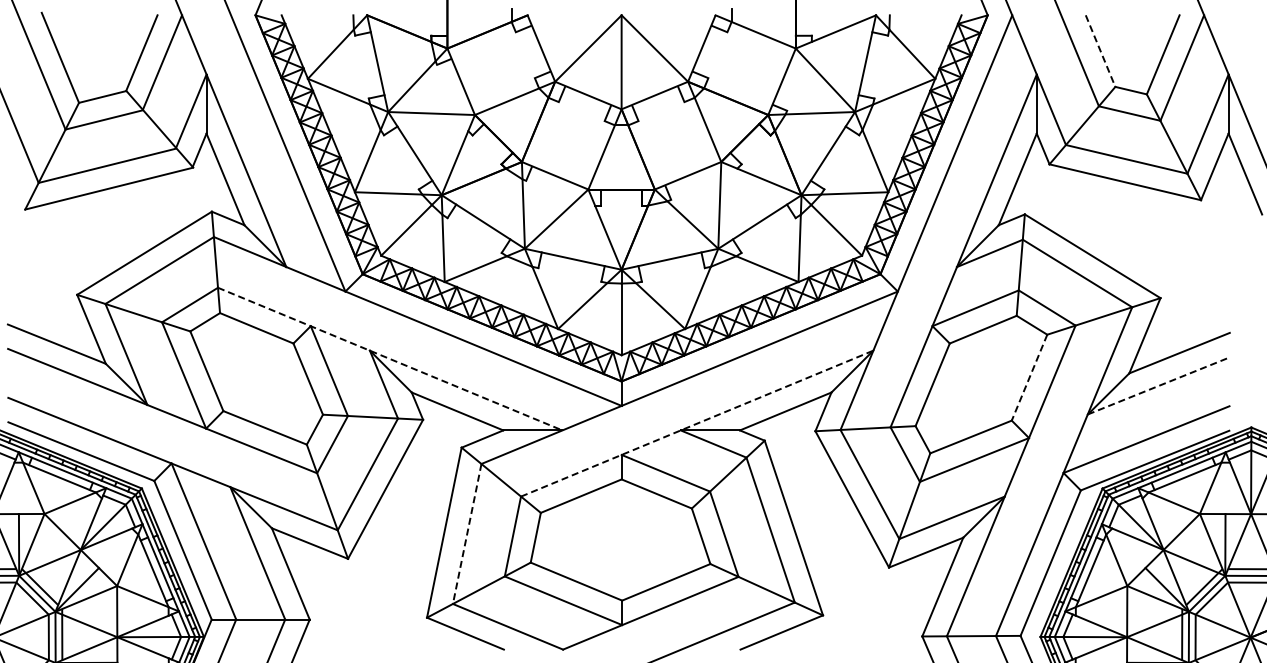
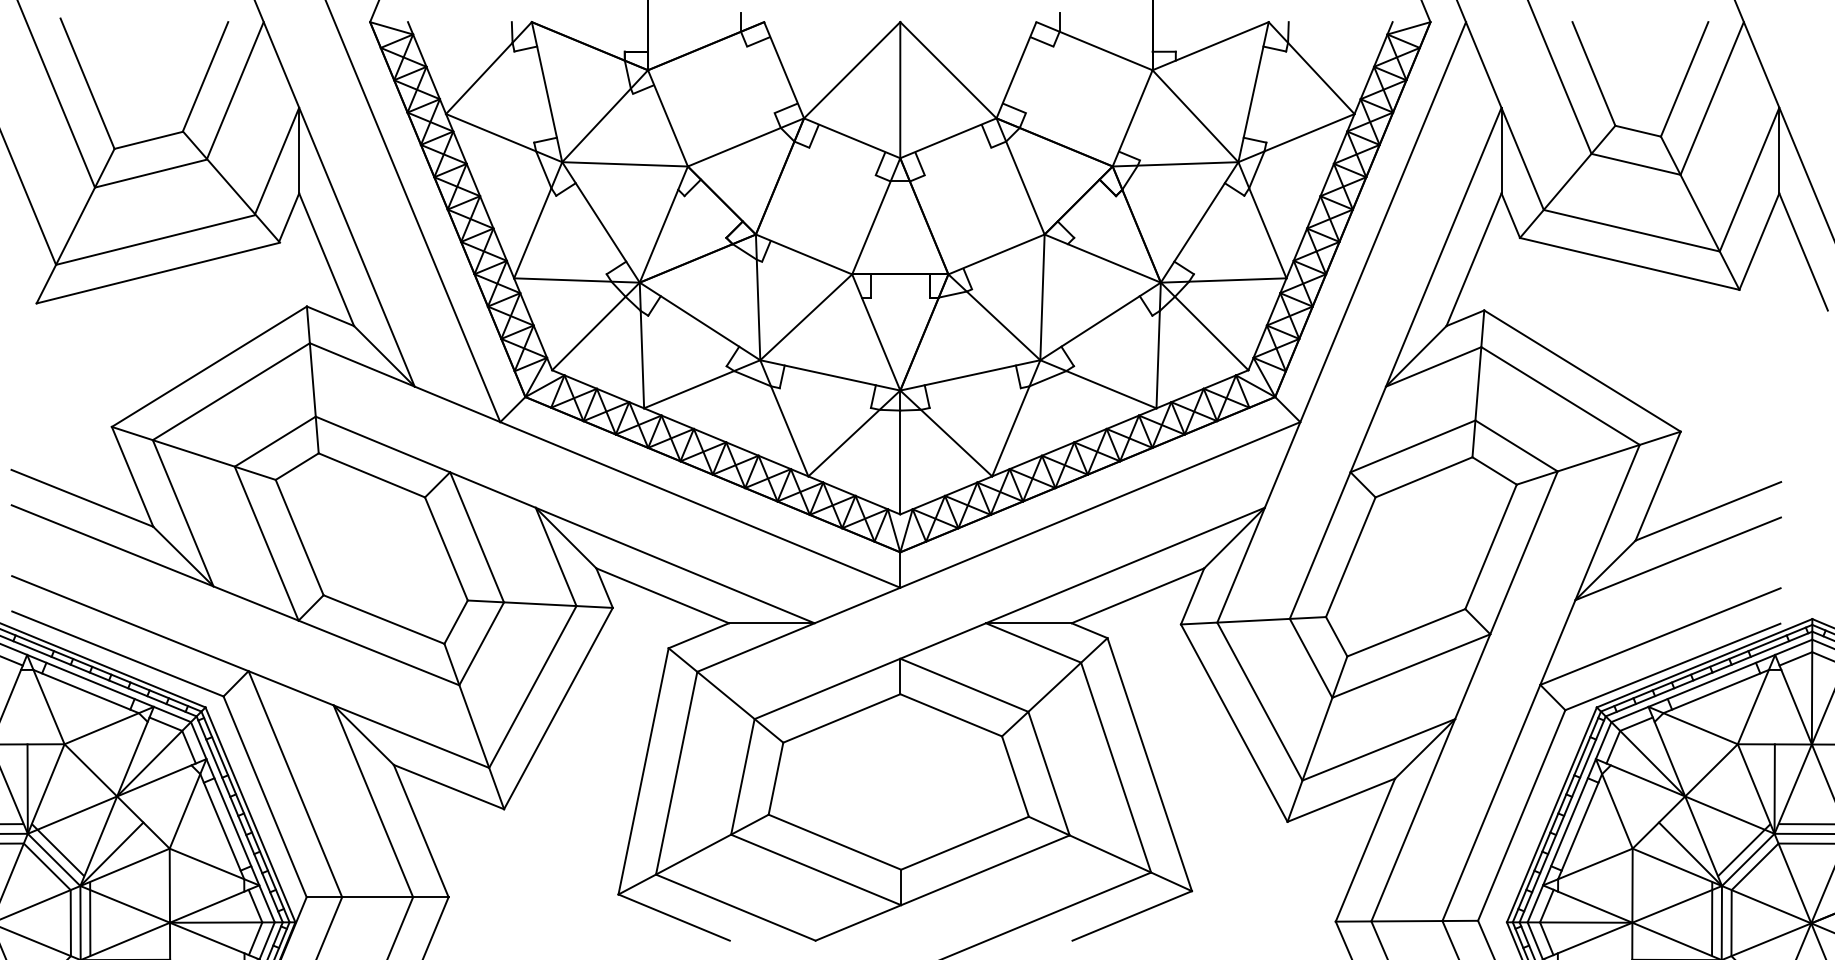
line: (1100, 51) -> (1593, 74), dashed -> solid
line: (390, 359) -> (565, 520), dashed -> solid
line: (1029, 378) -> (1490, 548), dashed -> solid
line: (1159, 385) -> (1679, 558), dashed -> solid
line: (697, 423) -> (1010, 613), dashed -> solid
line: (467, 534) -> (677, 773), dashed -> solid

